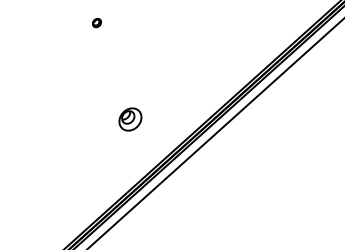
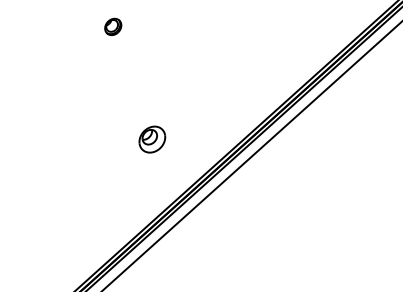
part: (96, 22) -> (112, 26), size x1.67

